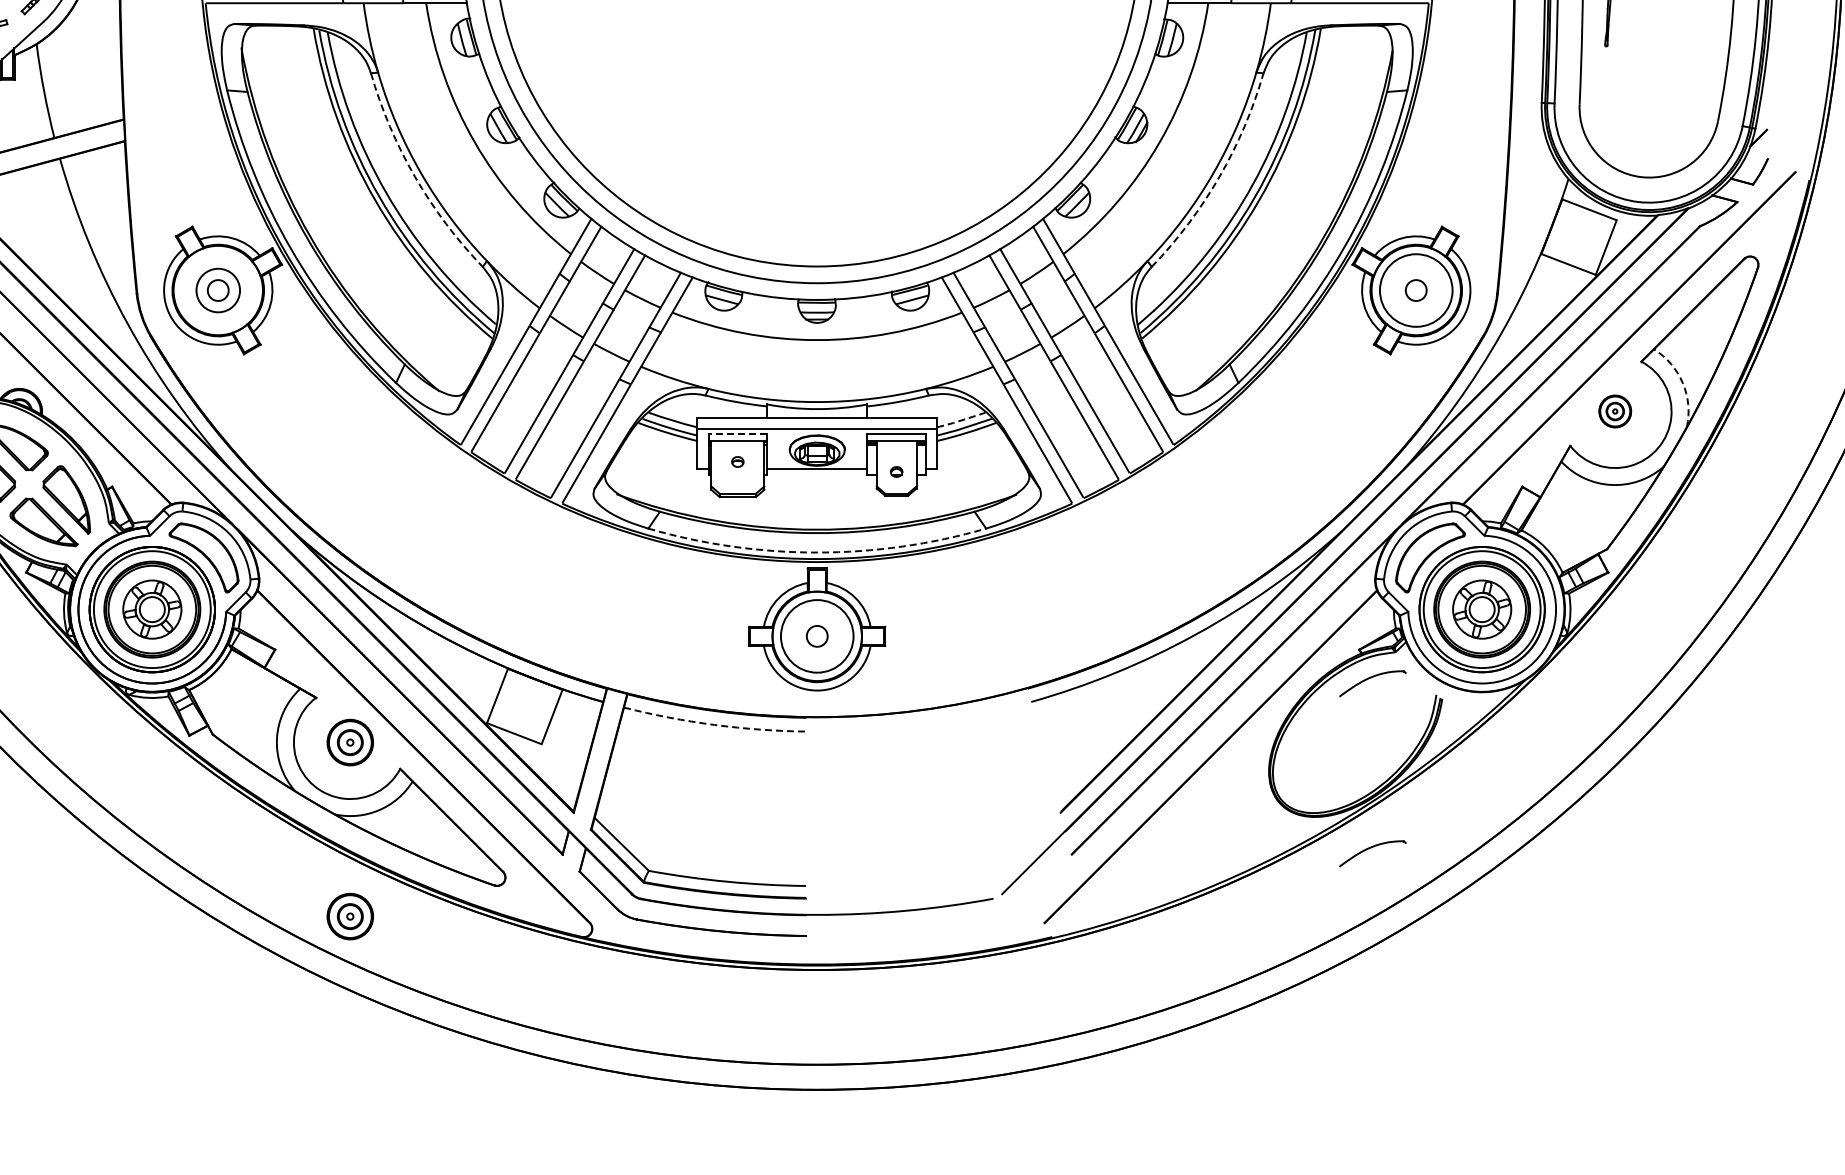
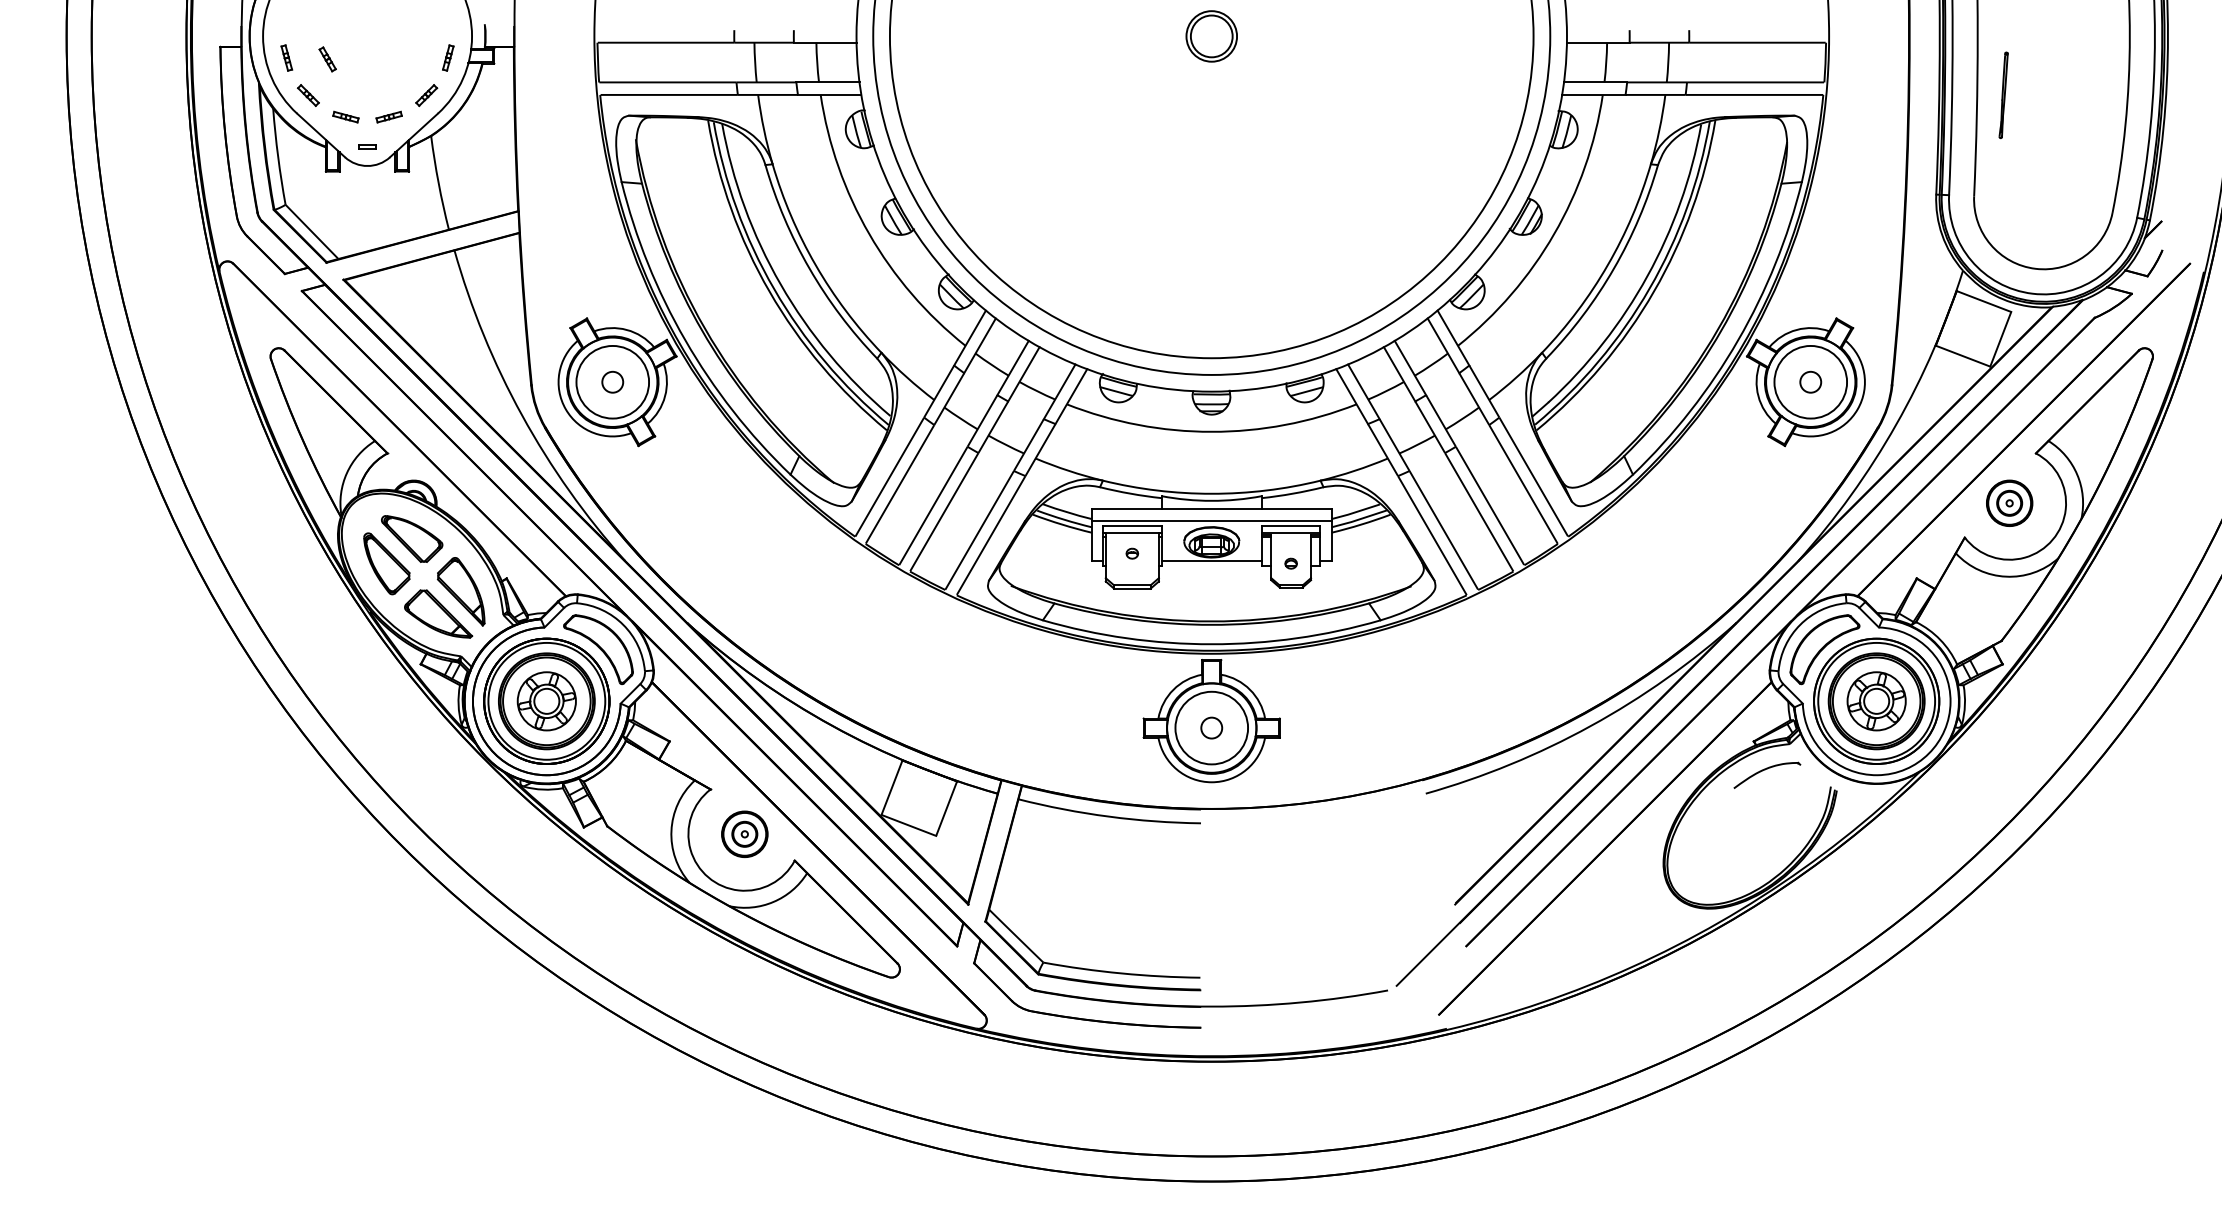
arc: (415, 176) -> (809, 268), dashed -> solid
arc: (1219, 176) -> (1613, 268), dashed -> solid
circle: (218, 289) -> (612, 381), size x1.67
arc: (1683, 382) -> (2077, 474), dashed -> solid
part: (1615, 410) -> (2009, 502), size x1.43
line: (961, 420) -> (1355, 512), dashed -> solid
line: (737, 433) -> (1131, 525), dashed -> solid
arc: (817, 552) -> (1211, 644), dashed -> solid
arc: (715, 724) -> (1109, 816), dashed -> solid
part: (1373, 852) -> (1767, 944), removed
part: (350, 915) -> (744, 1007), removed

